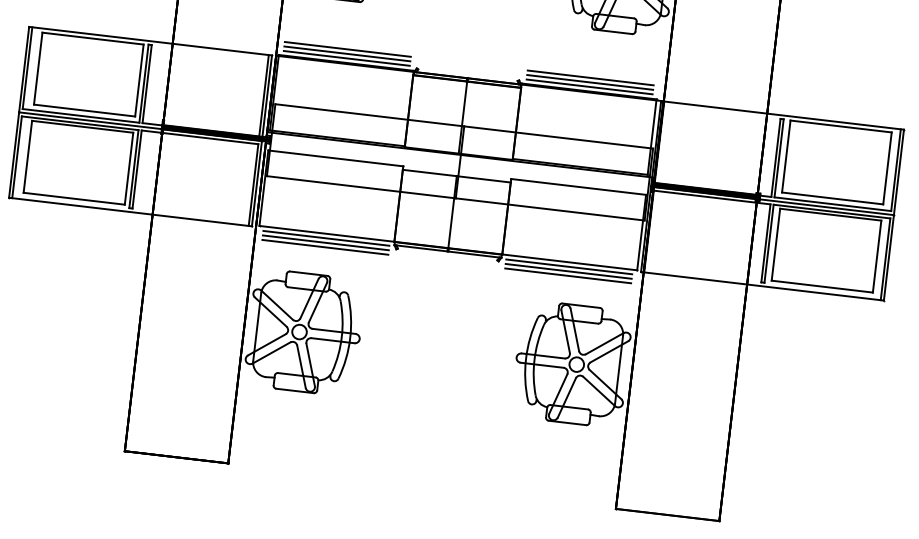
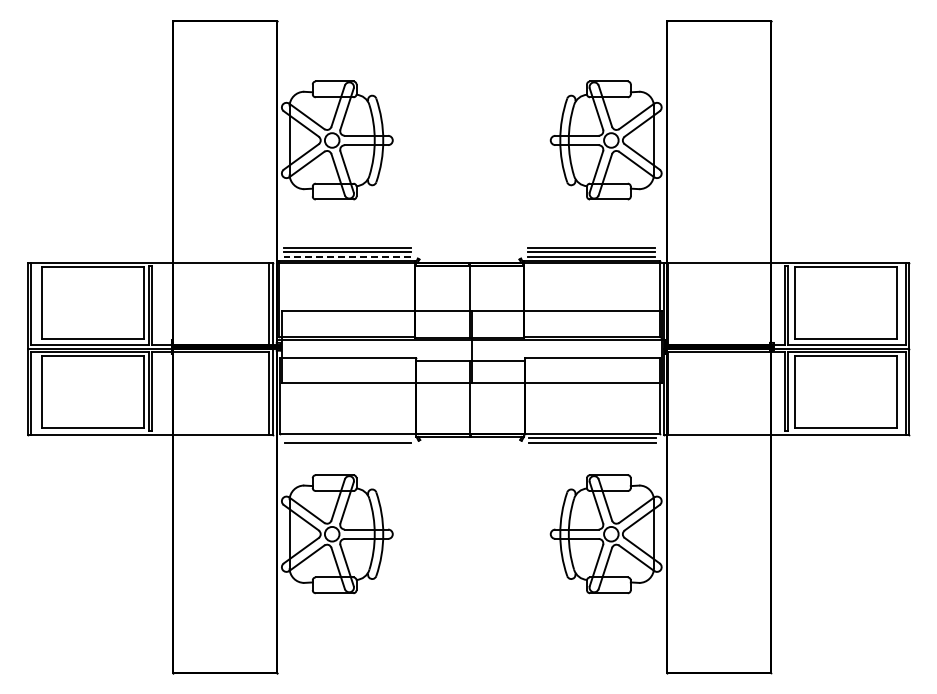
line: (346, 57) -> (346, 256), solid -> dashed
line: (325, 238) -> (347, 438), removed
line: (324, 247) -> (347, 447), removed
line: (568, 276) -> (592, 447), removed

